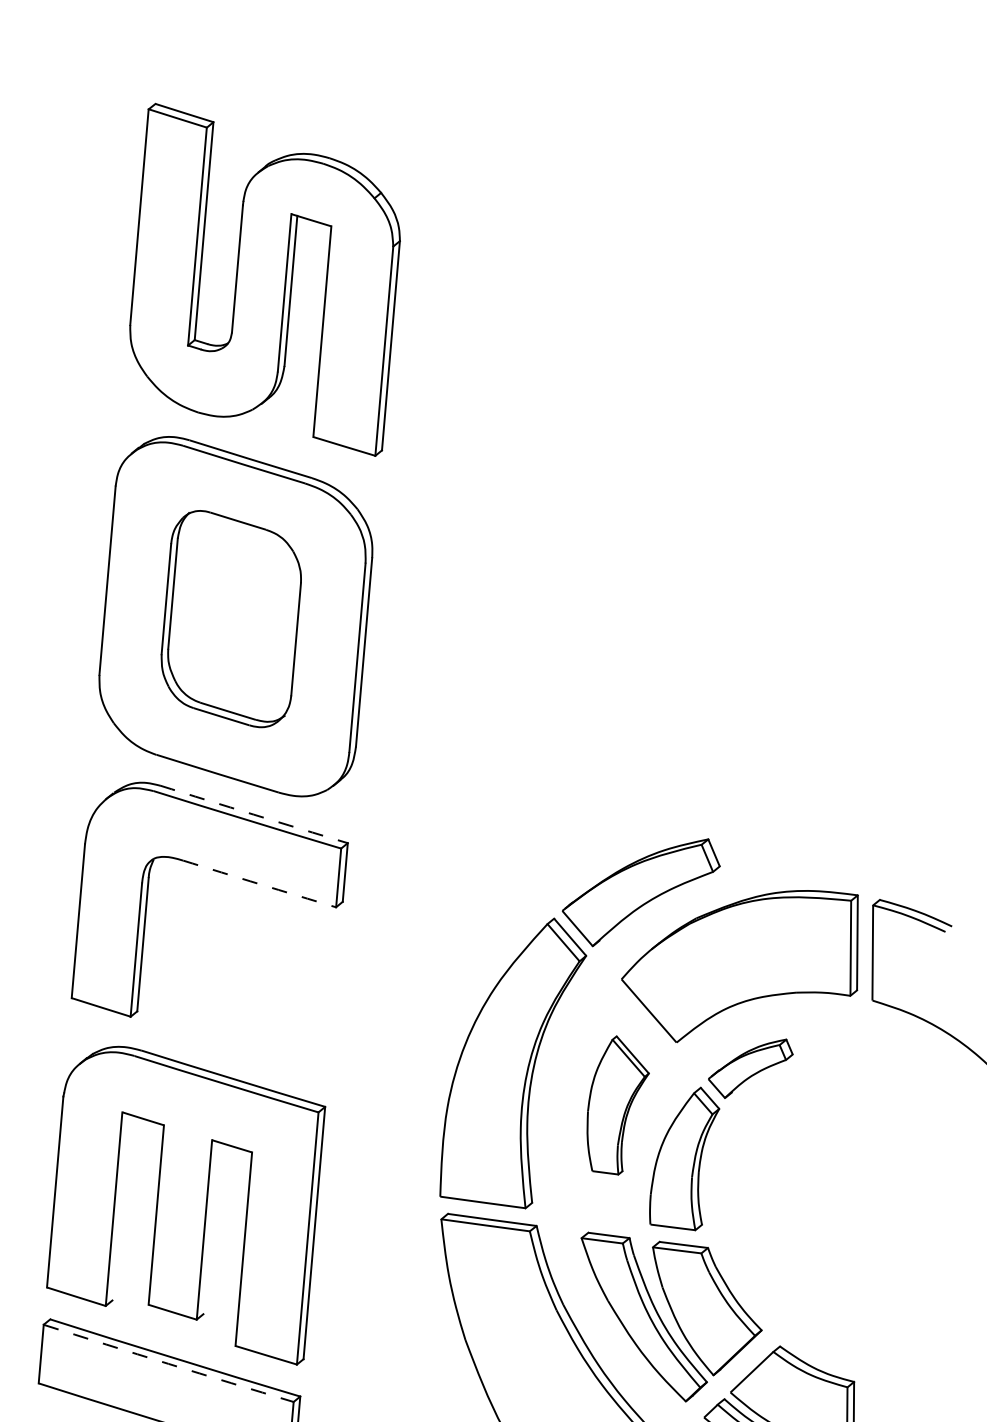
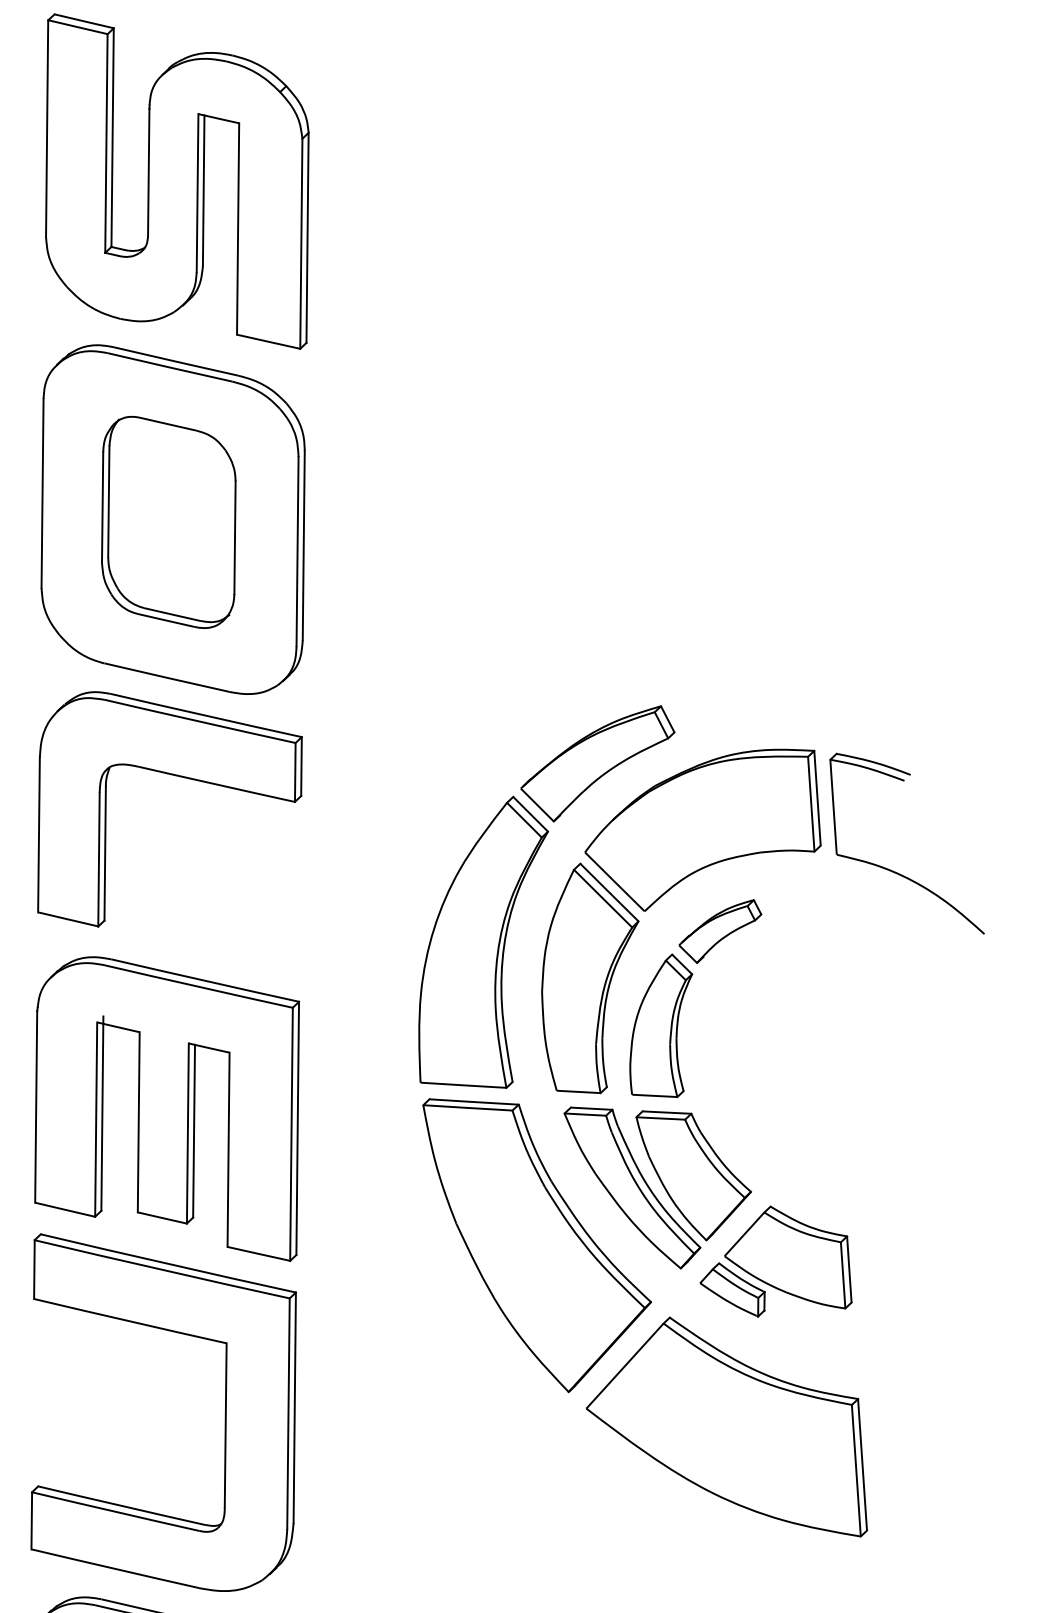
arc: (253, 814) -> (205, 715), dashed -> solid
arc: (259, 884) -> (216, 784), dashed -> solid
part: (617, 1105) -> (590, 978), size x1.67
line: (120, 1203) -> (102, 1113), added
line: (211, 1227) -> (194, 1130), added
arc: (168, 1363) -> (162, 1269), dashed -> solid

